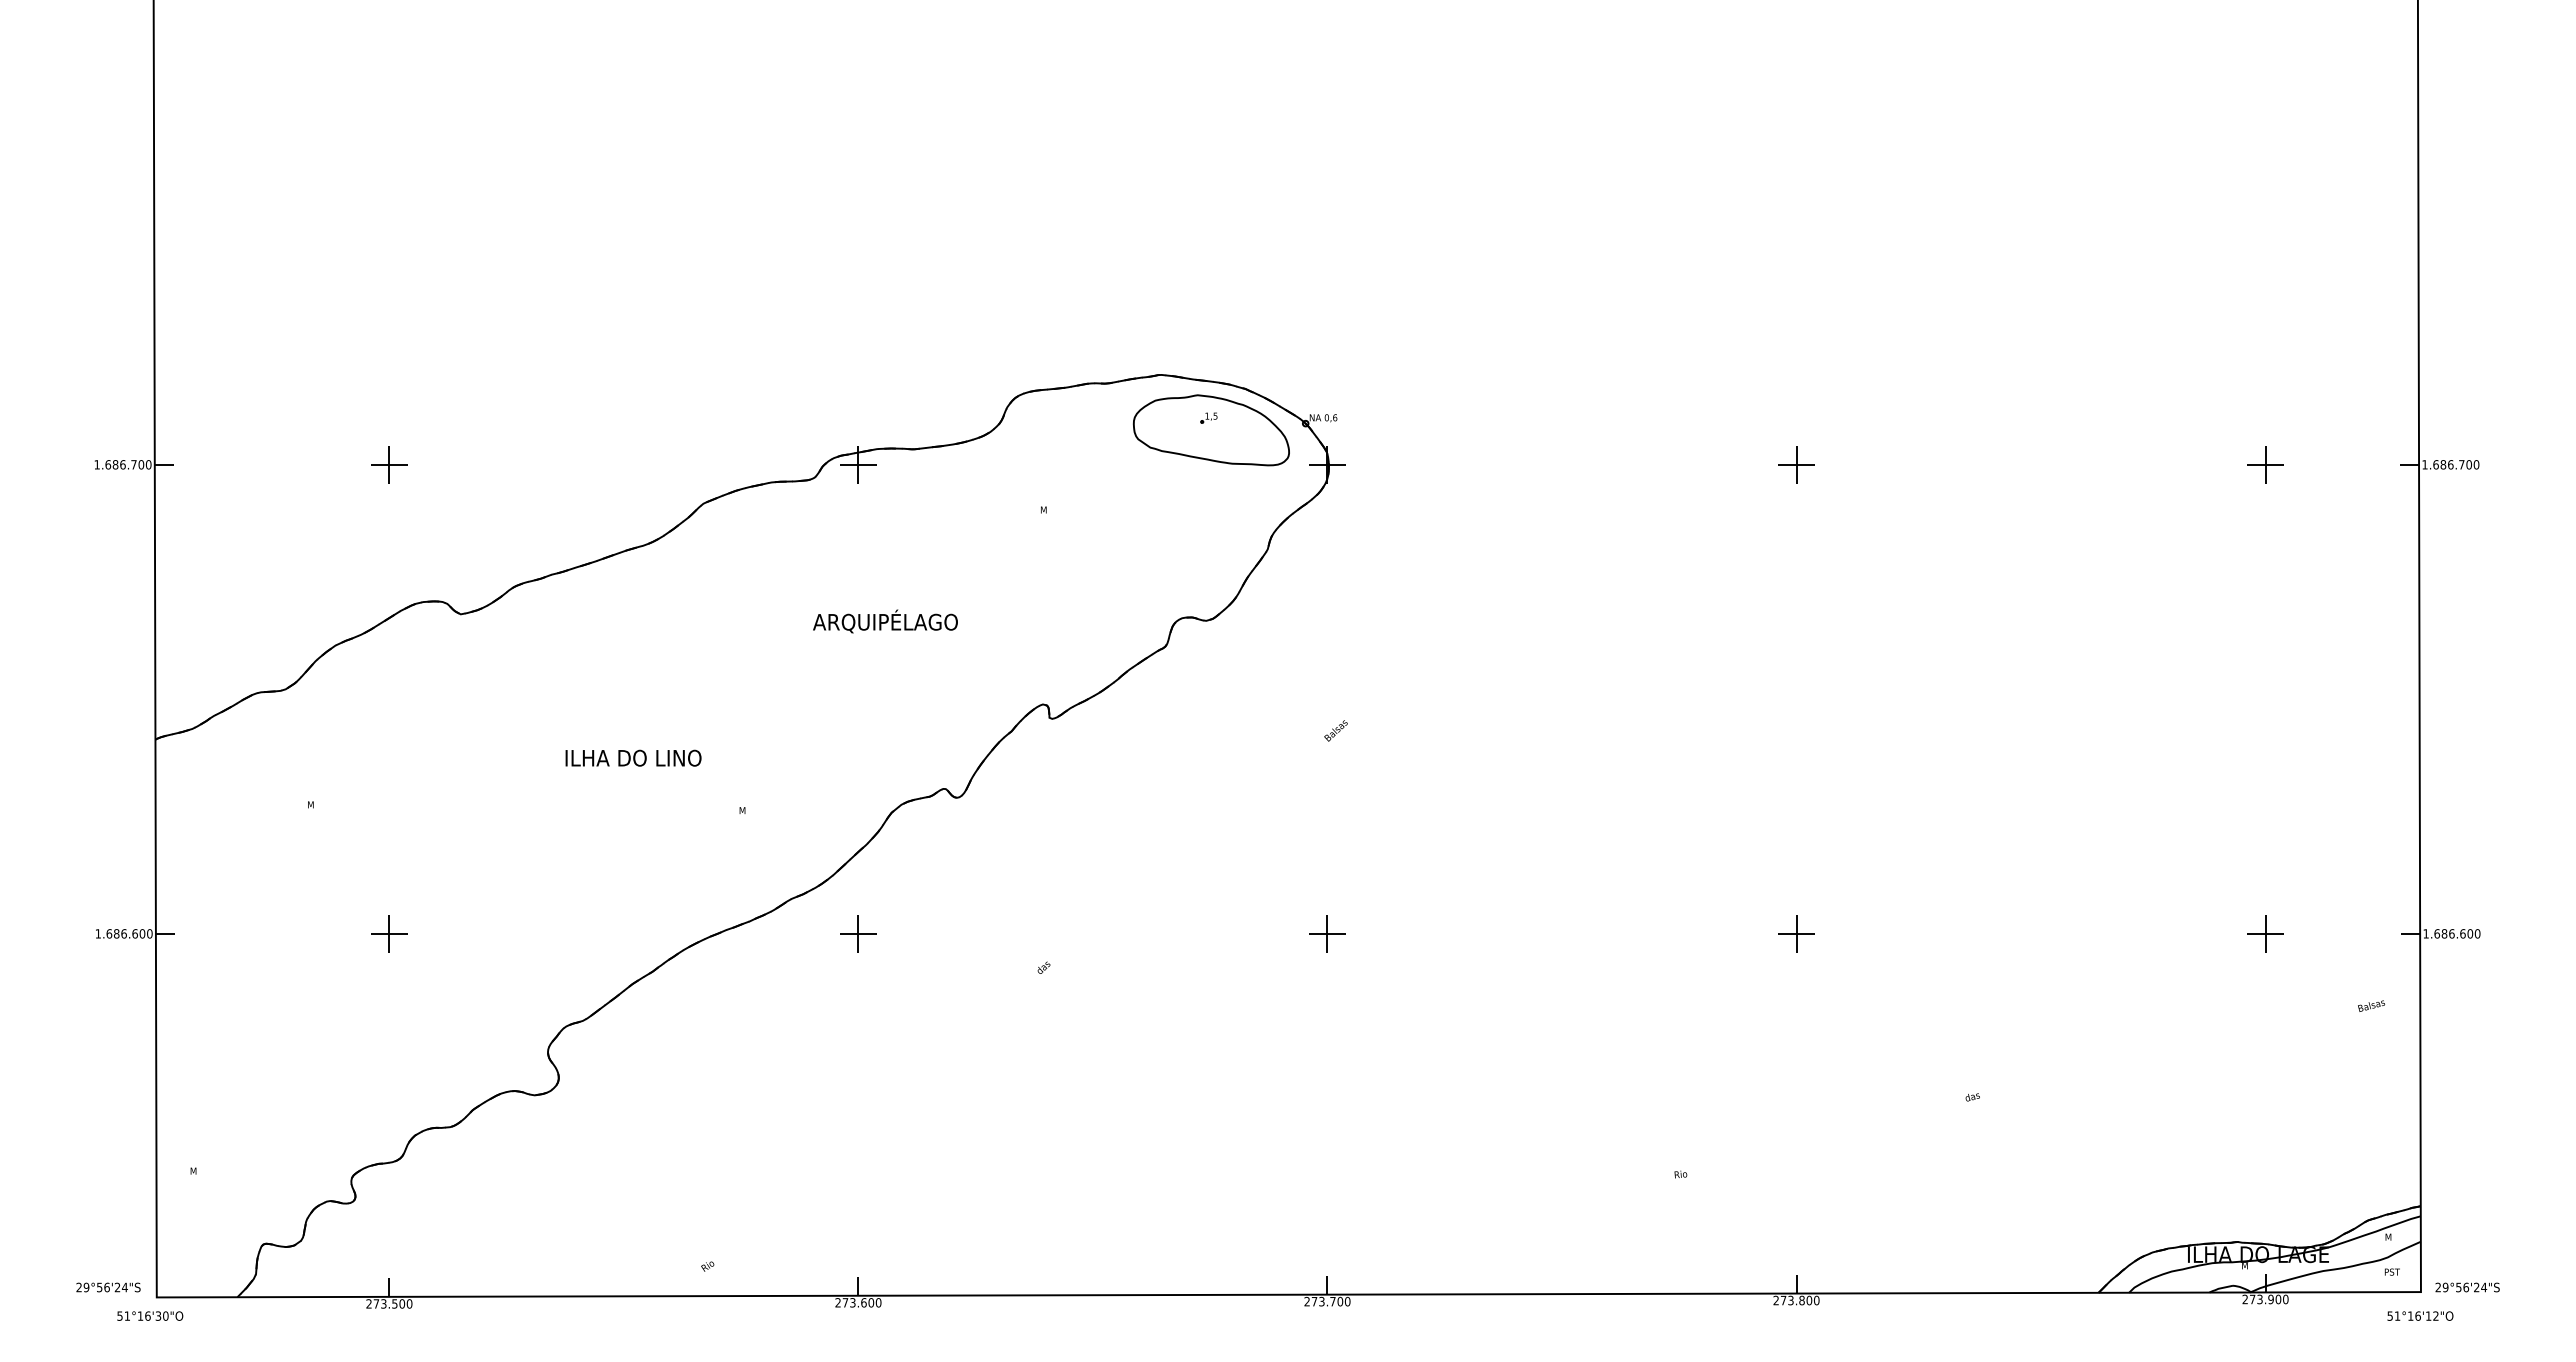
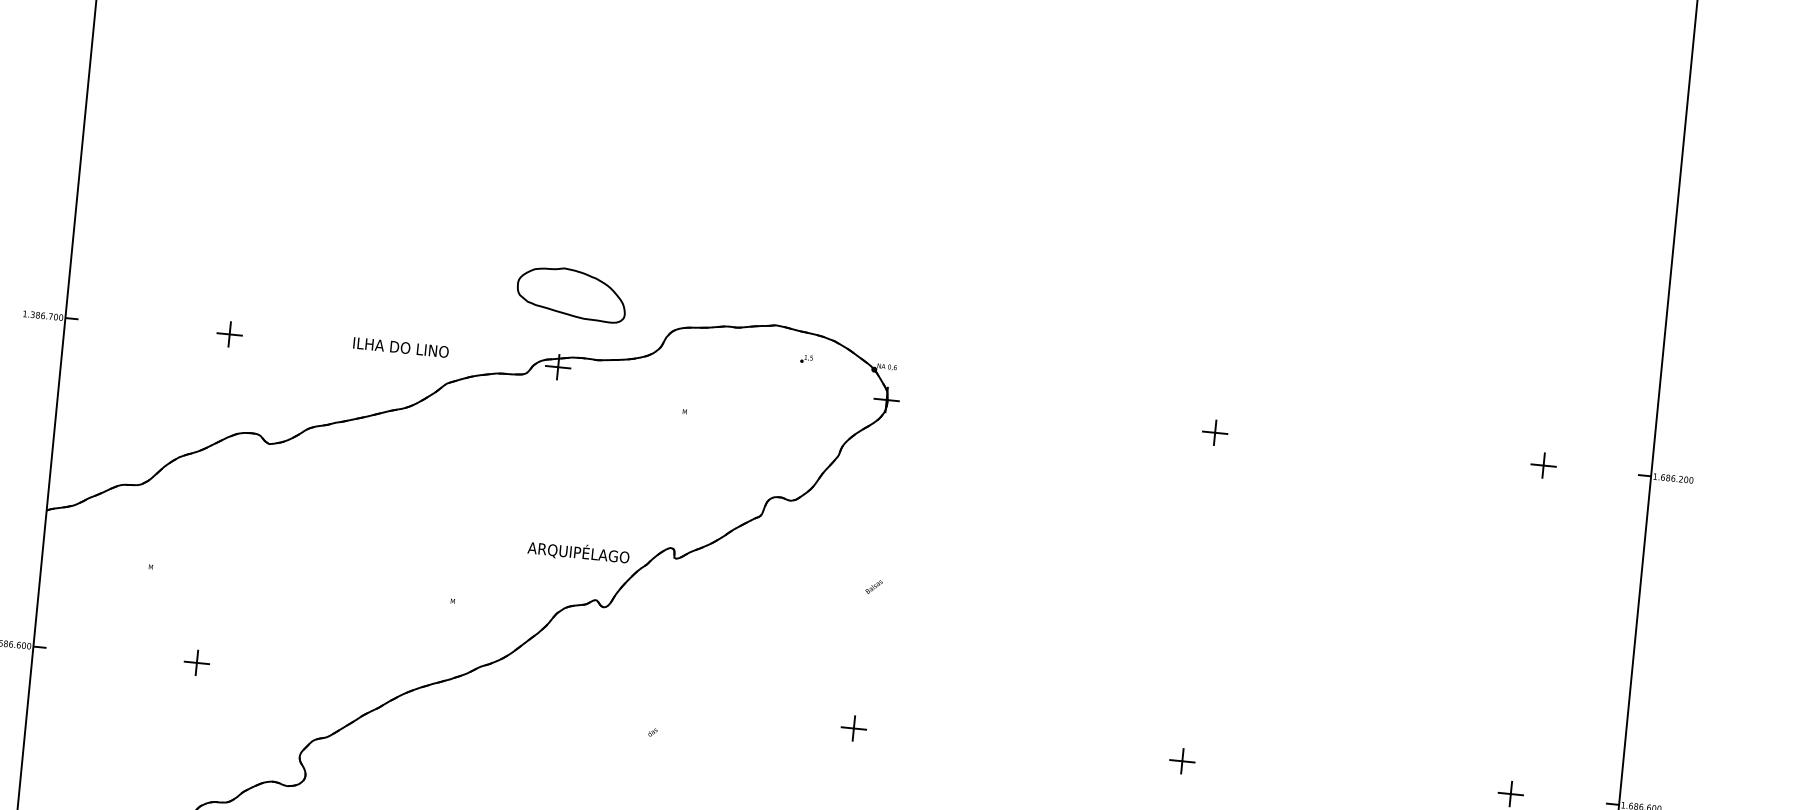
part: (1210, 430) -> (571, 294), moved
text: (108, 464) -> (33, 314), 1.686.700 -> 1.386.700
text: (2461, 464) -> (1680, 479), 1.686.700 -> 1.686.200
text: (885, 621) -> (578, 552), moved
text: (633, 757) -> (401, 347), moved
part: (858, 933) -> (525, 695), removed

